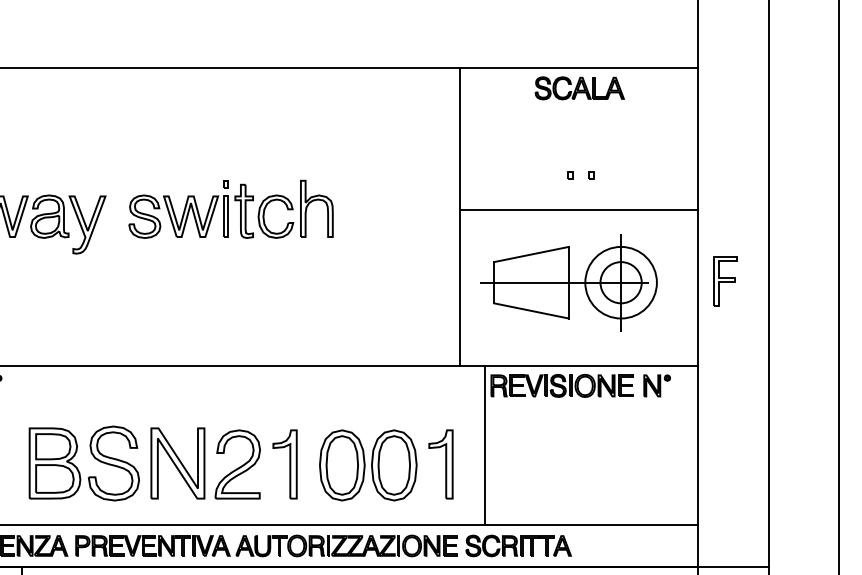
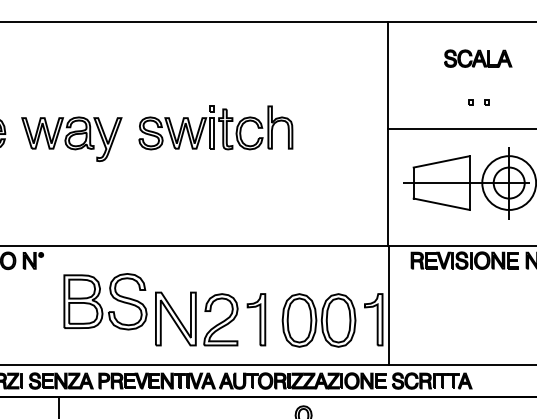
part: (579, 88) -> (477, 58), moved
line: (484, 444) -> (388, 304), moved
part: (78, 468) -> (101, 305), moved

